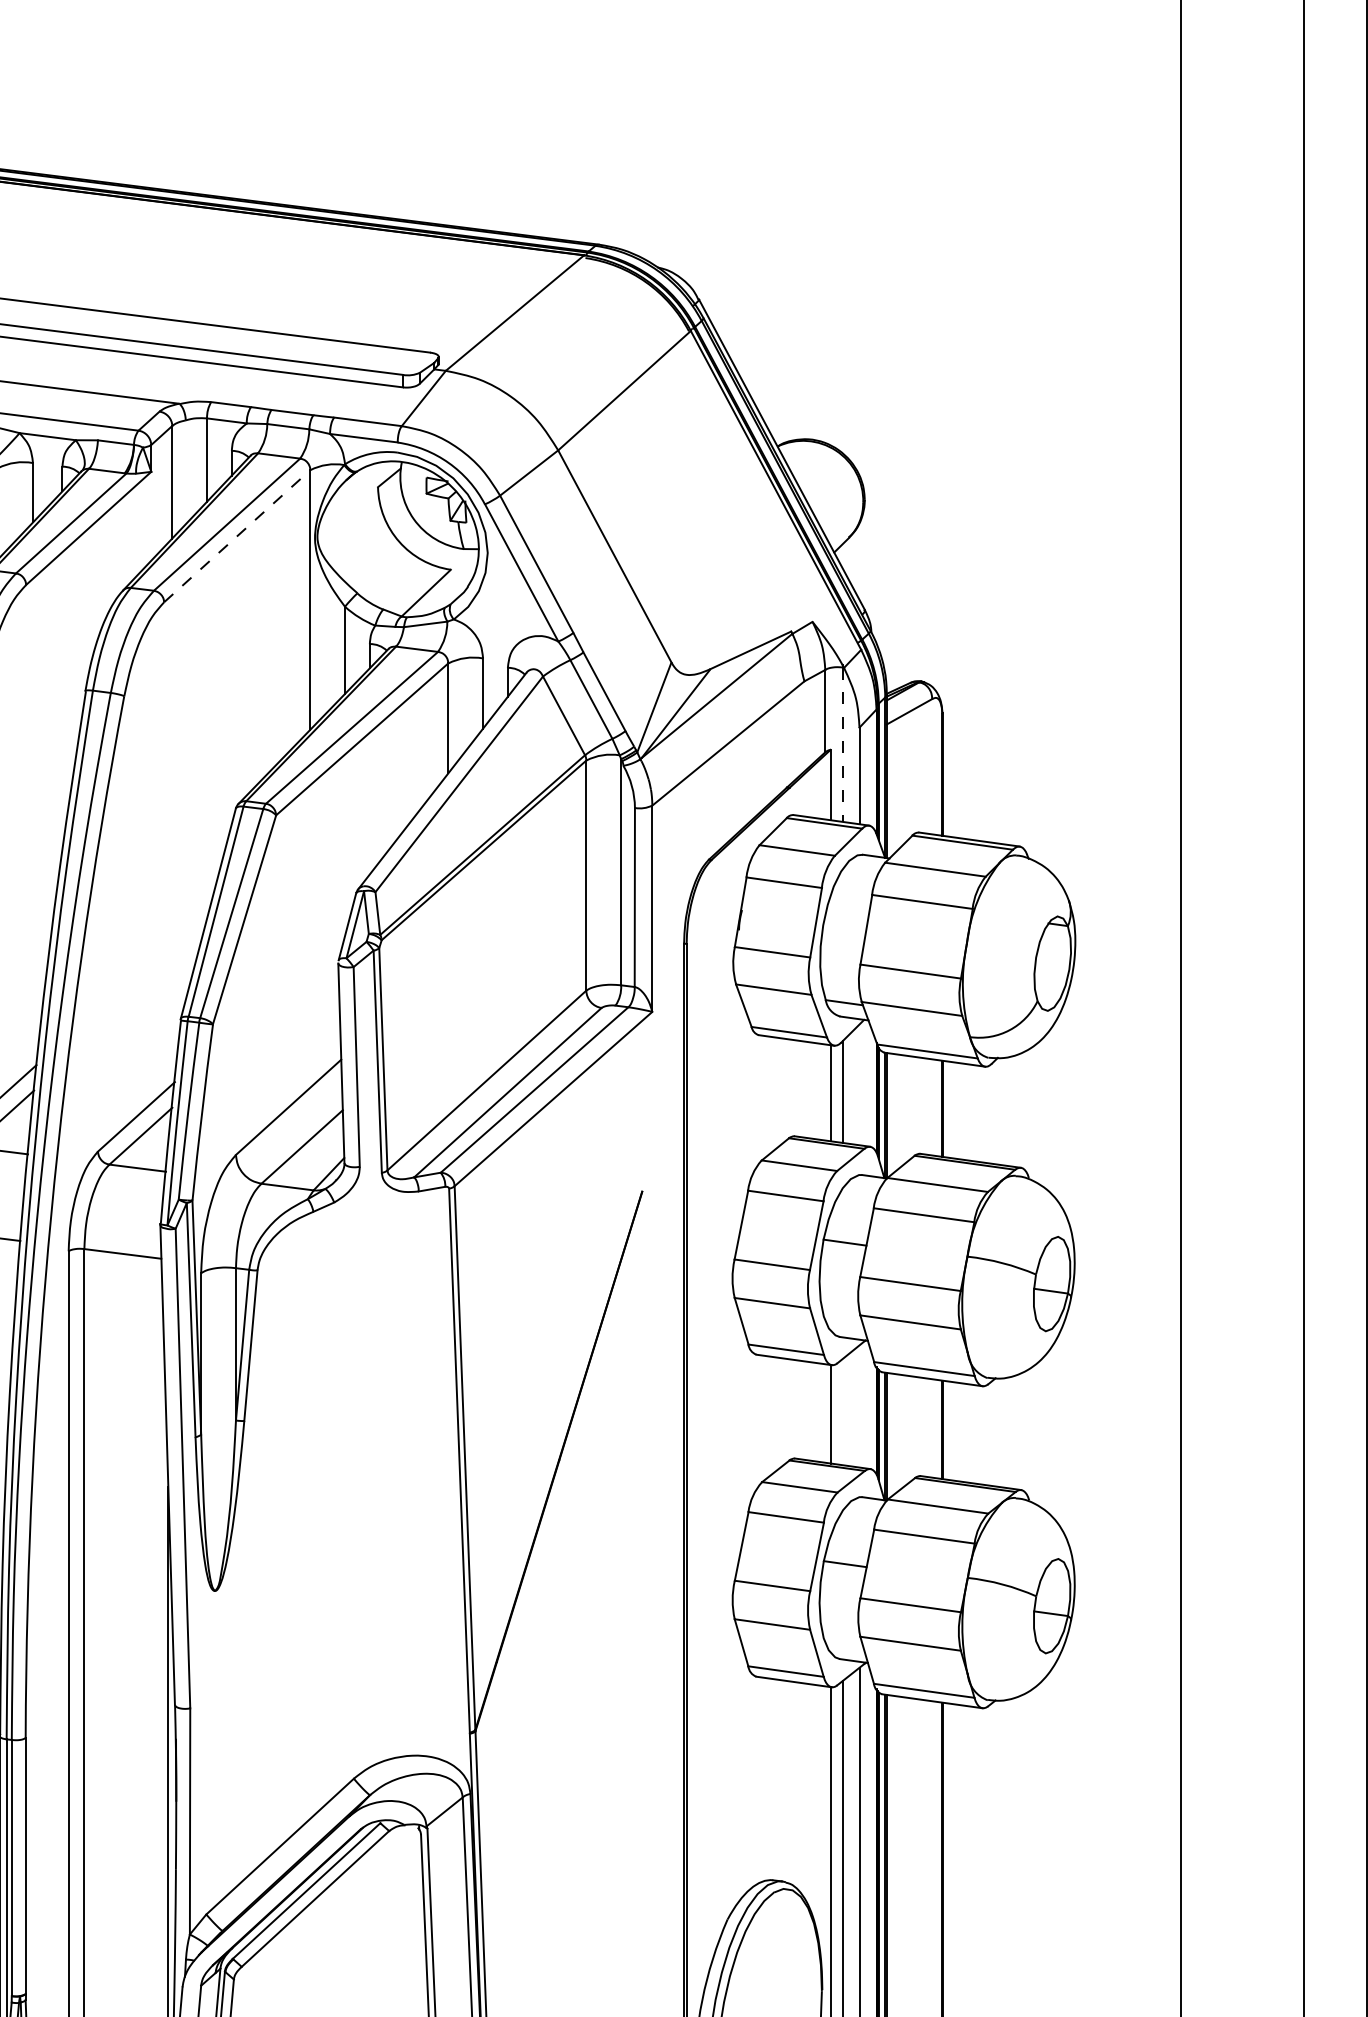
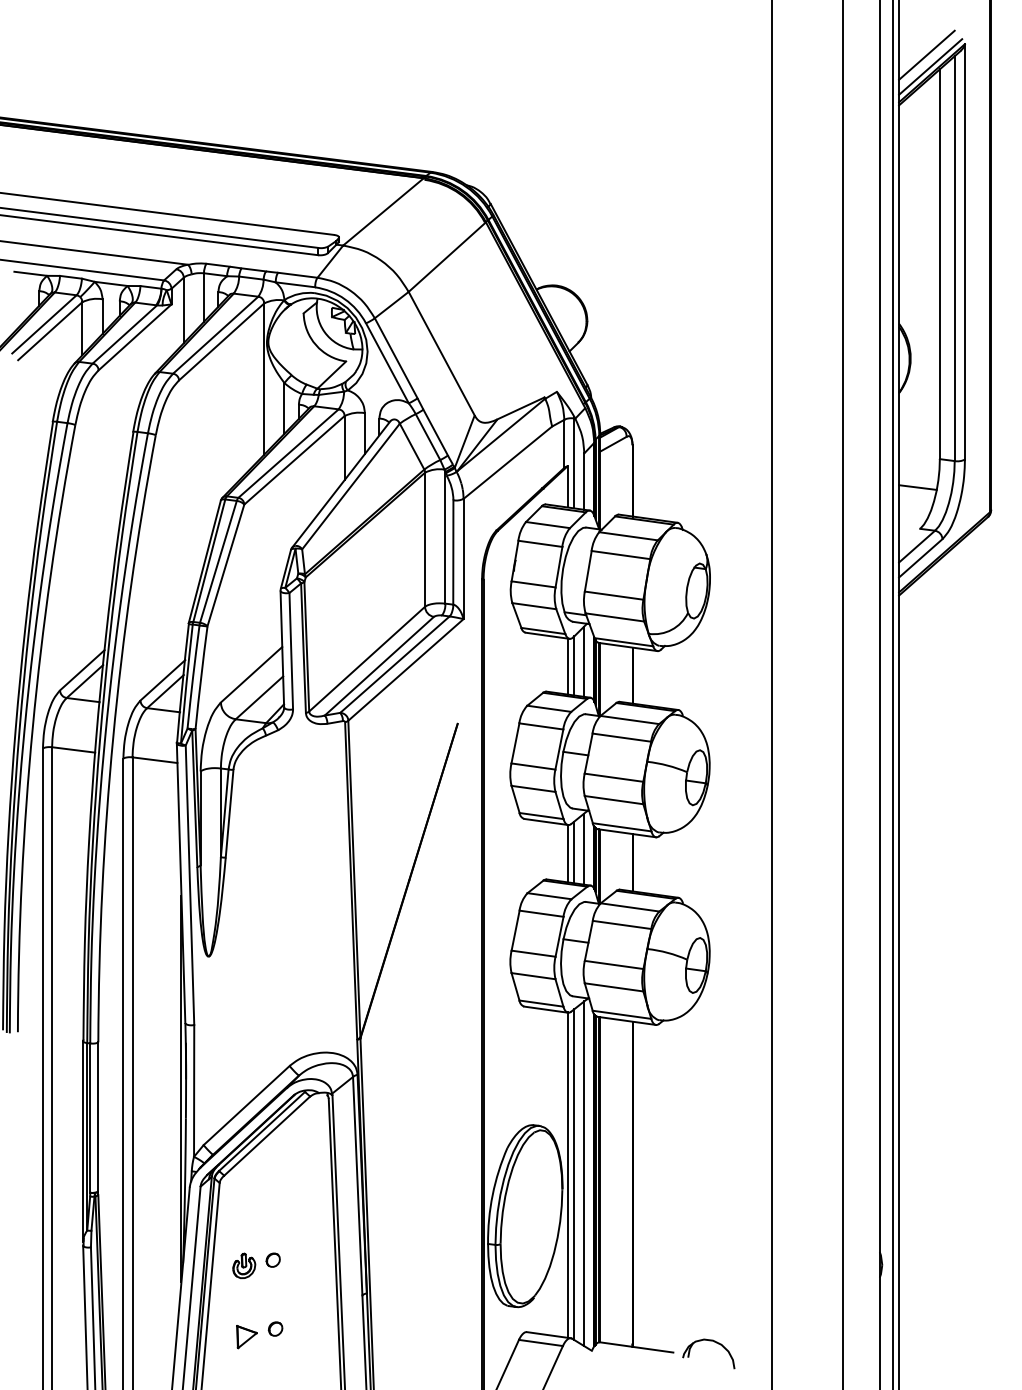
line: (237, 535) -> (221, 341), dashed -> solid
line: (842, 744) -> (574, 463), dashed -> solid
line: (859, 1084) -> (584, 661), added
line: (859, 1405) -> (584, 848), added
line: (842, 1412) -> (574, 852), added

